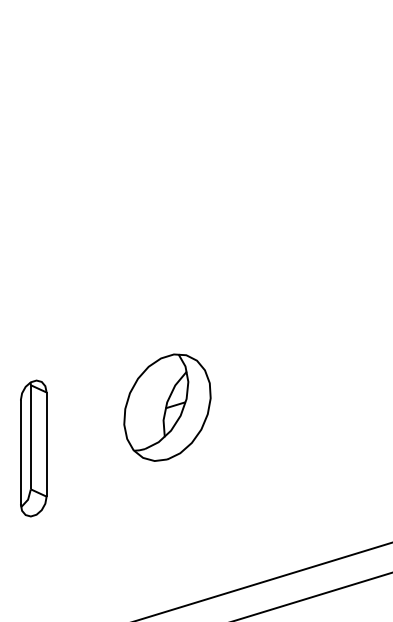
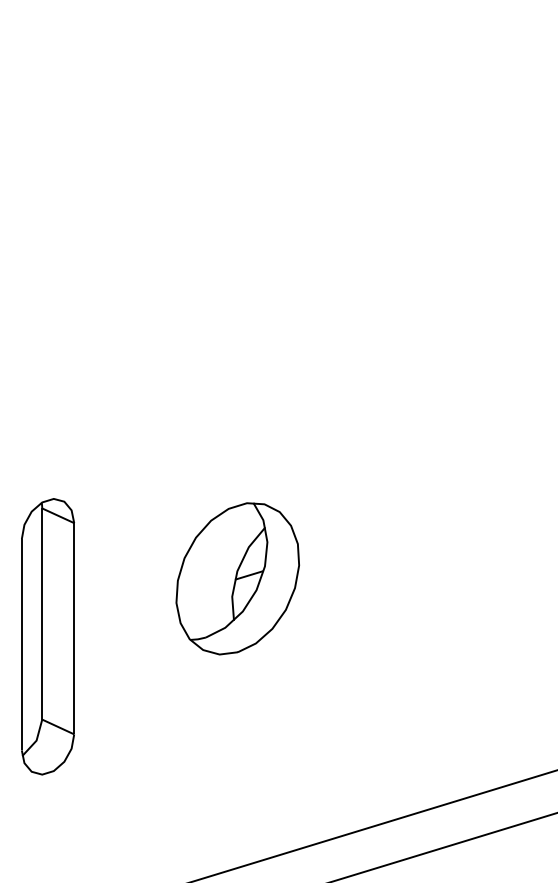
part: (33, 448) -> (47, 636), size x1.43

